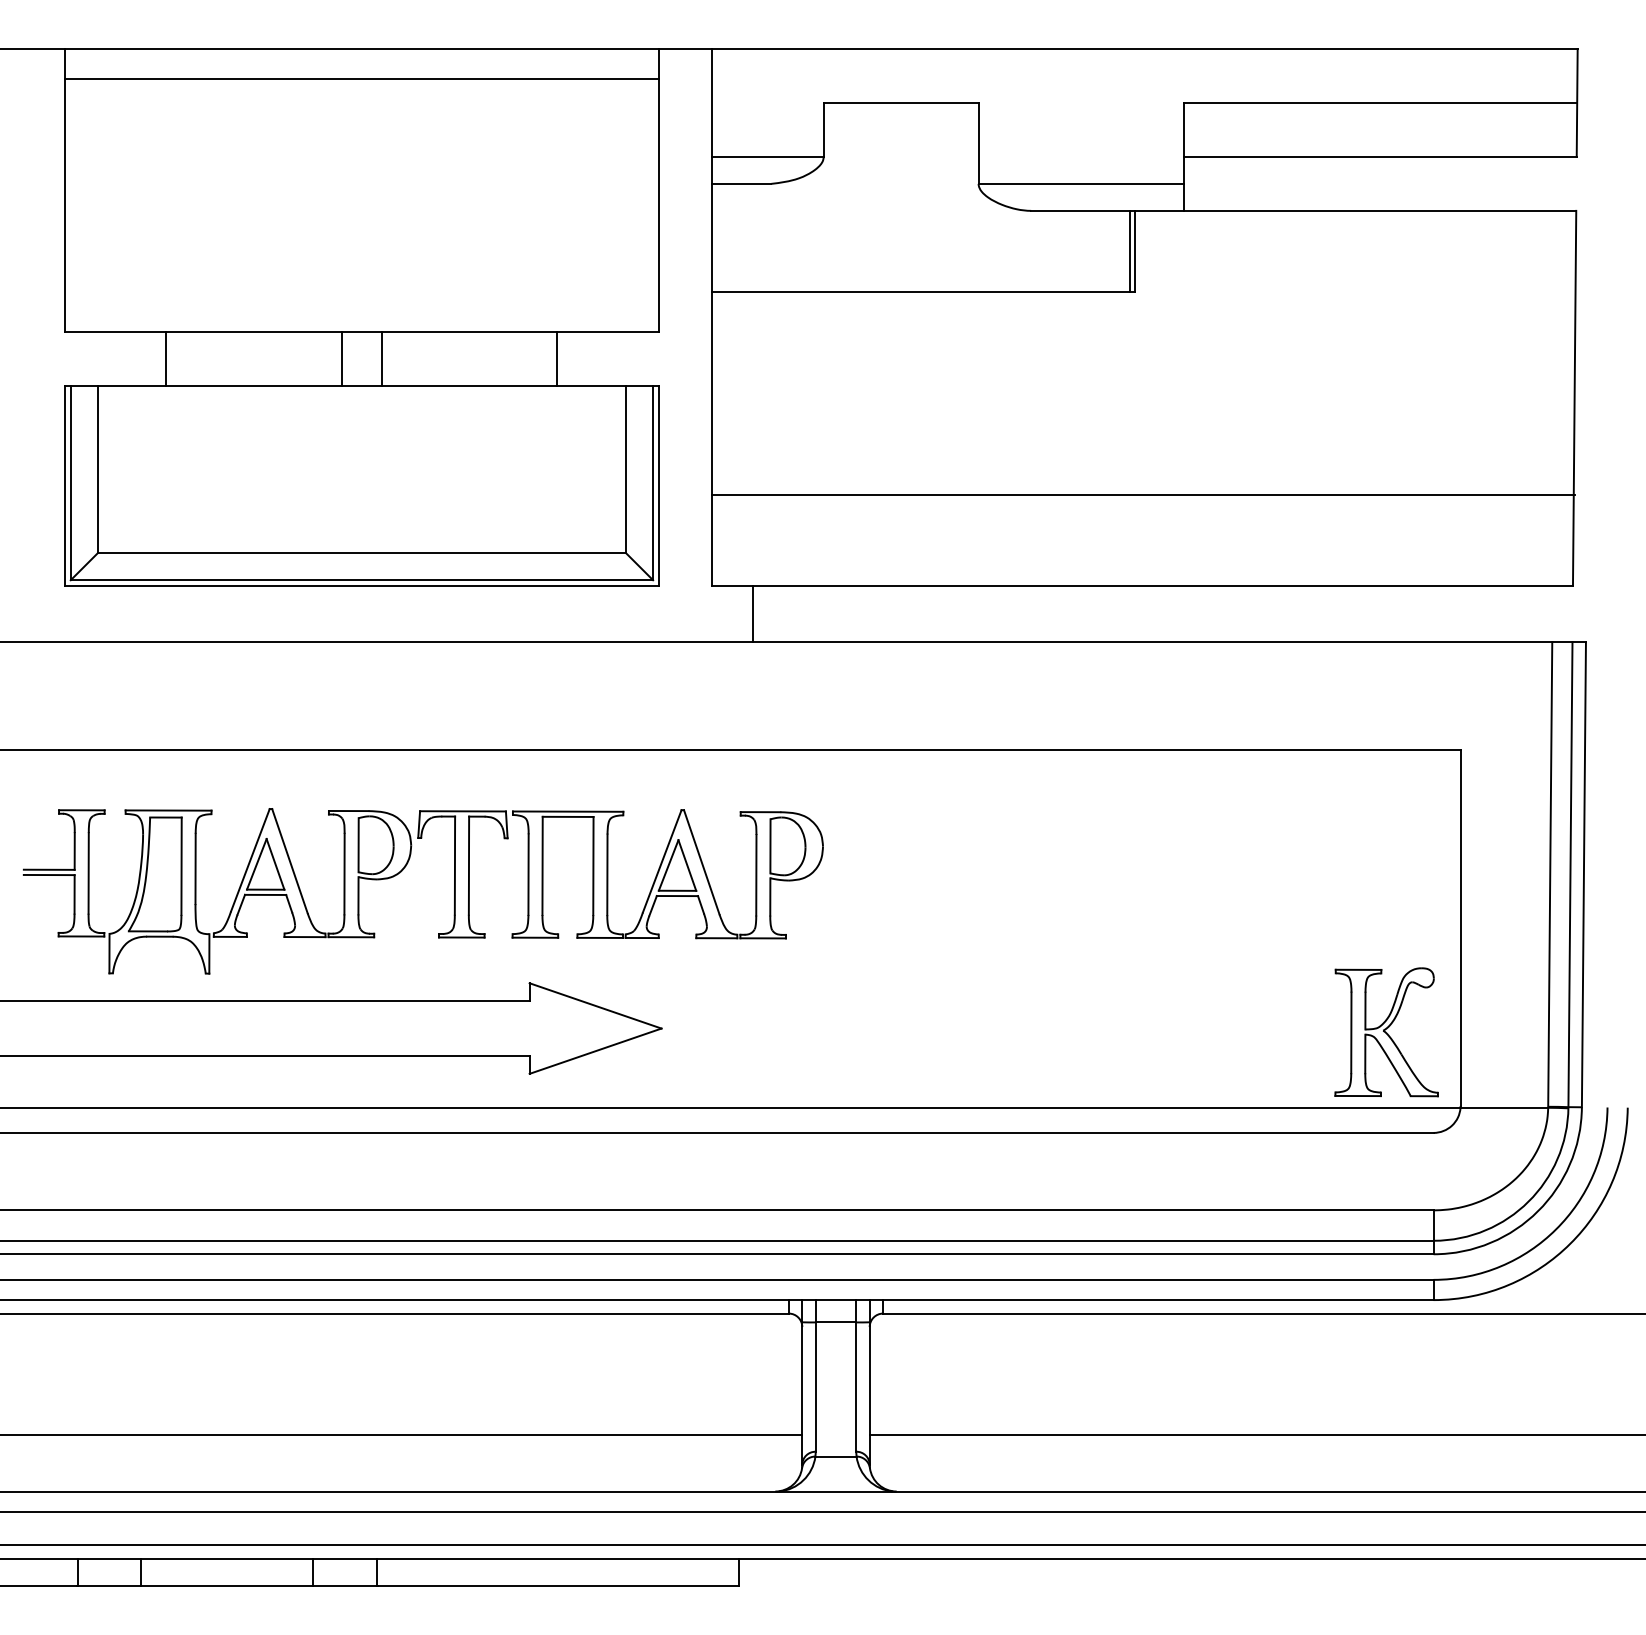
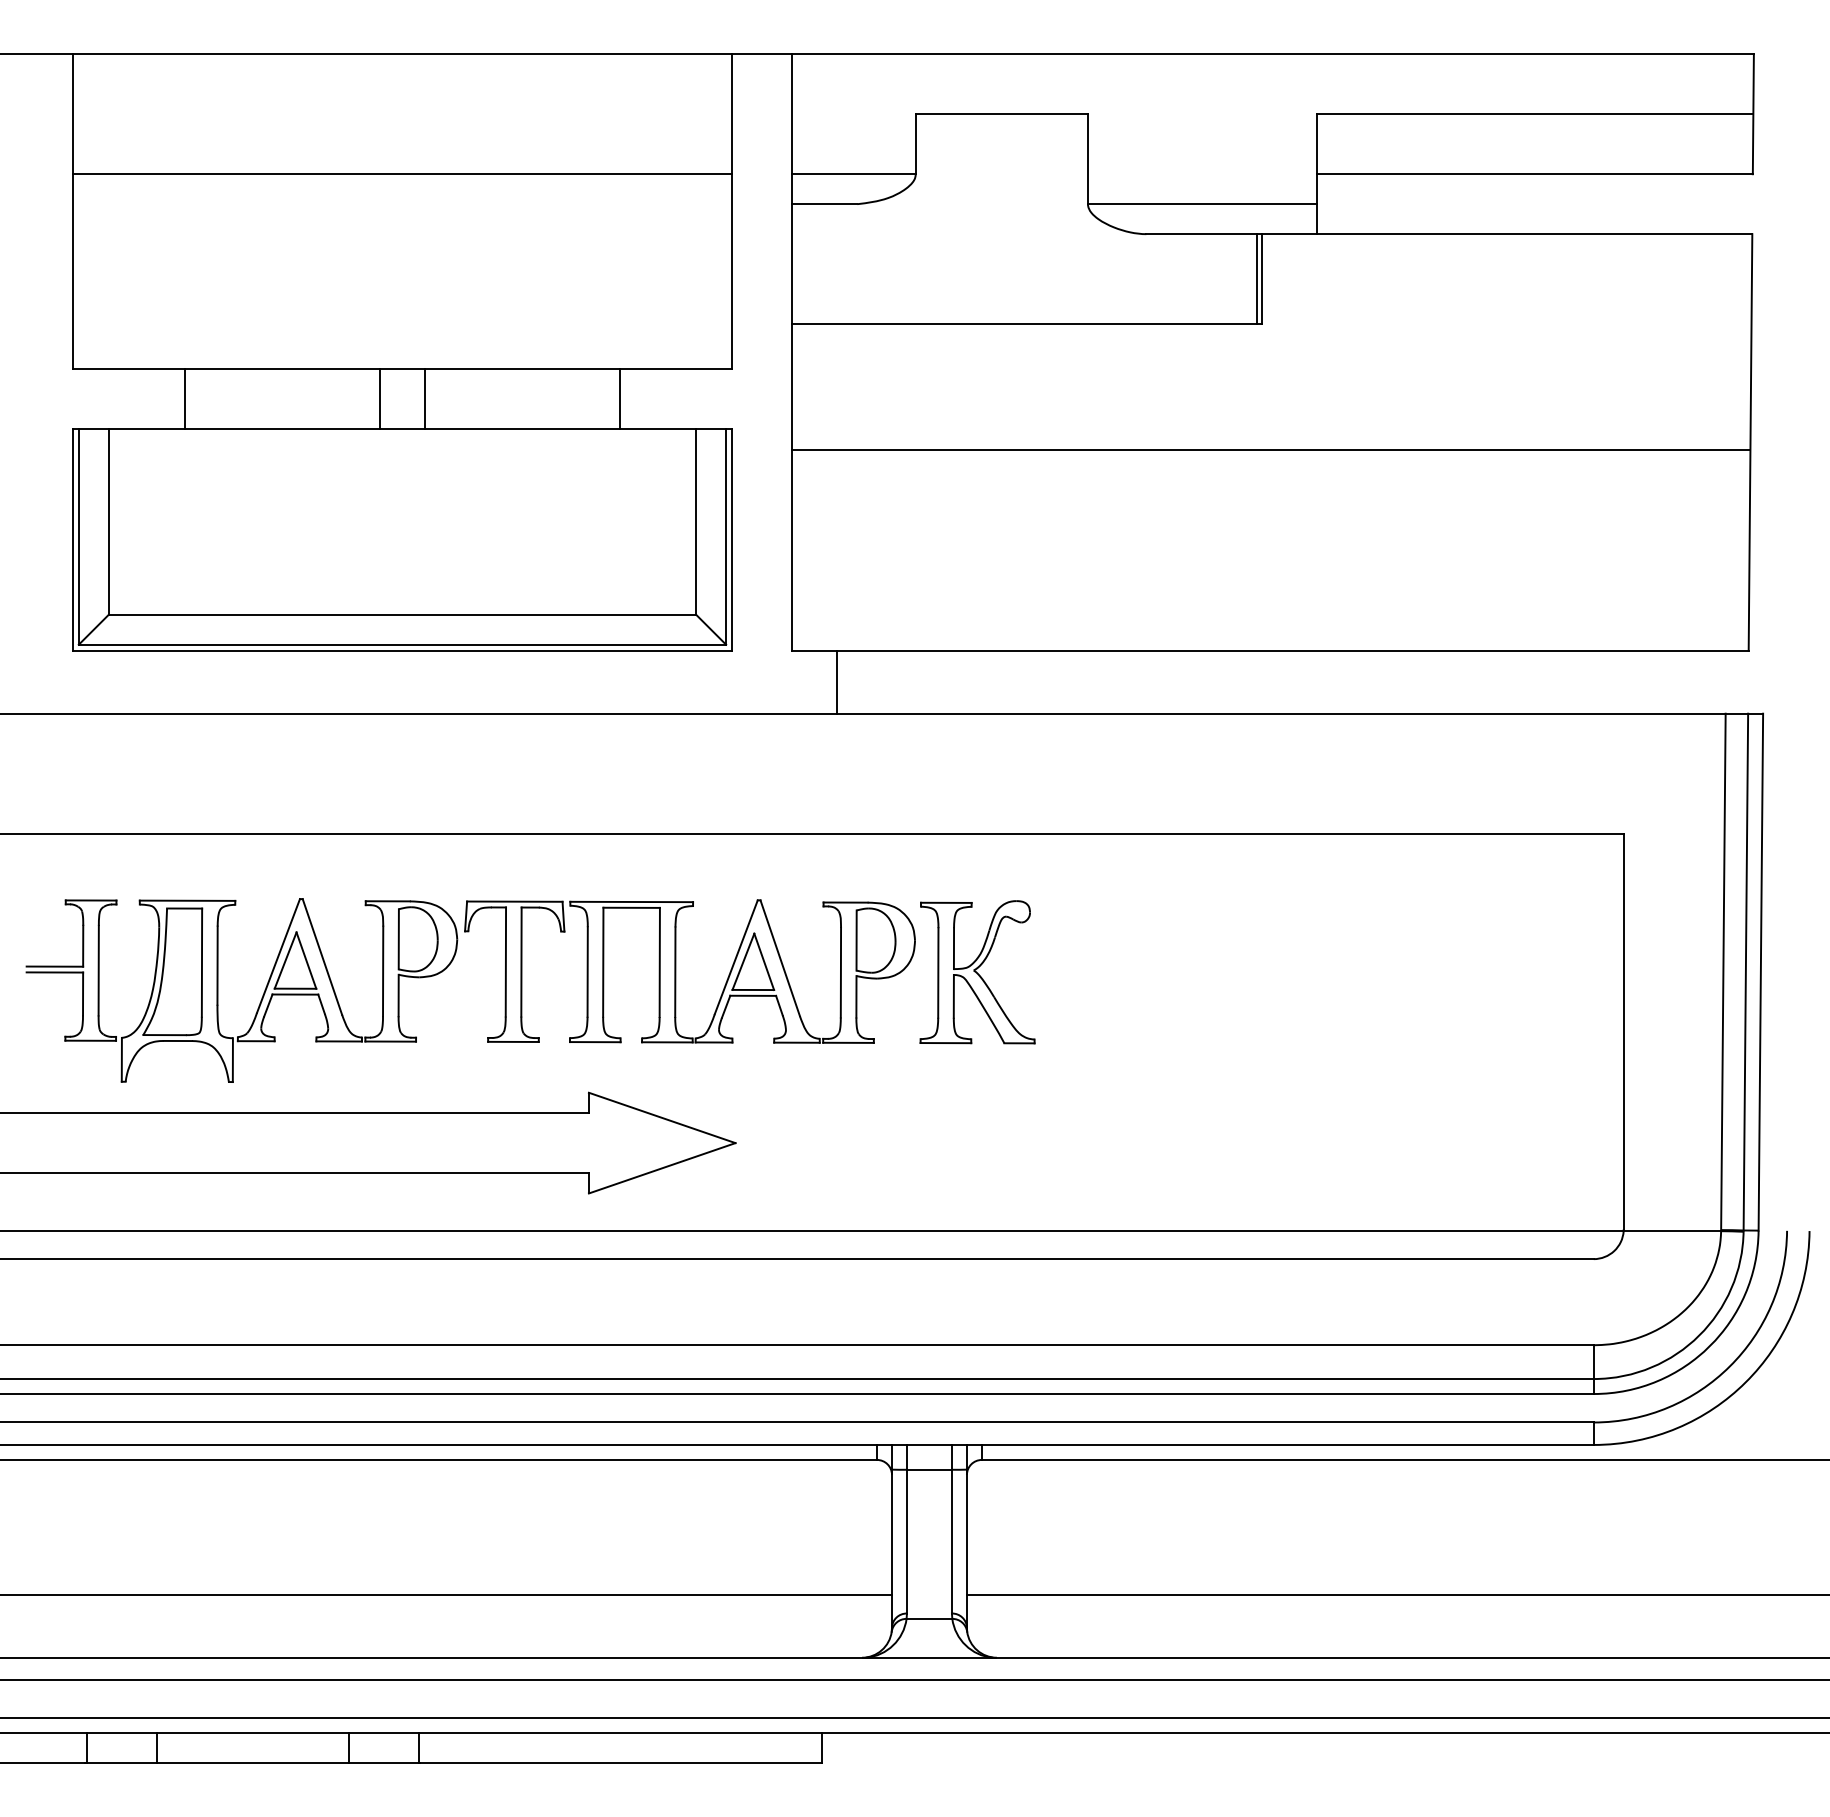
line: (361, 78) -> (402, 174), moved
line: (1143, 494) -> (1271, 449), moved
part: (1386, 1032) -> (977, 972), moved

